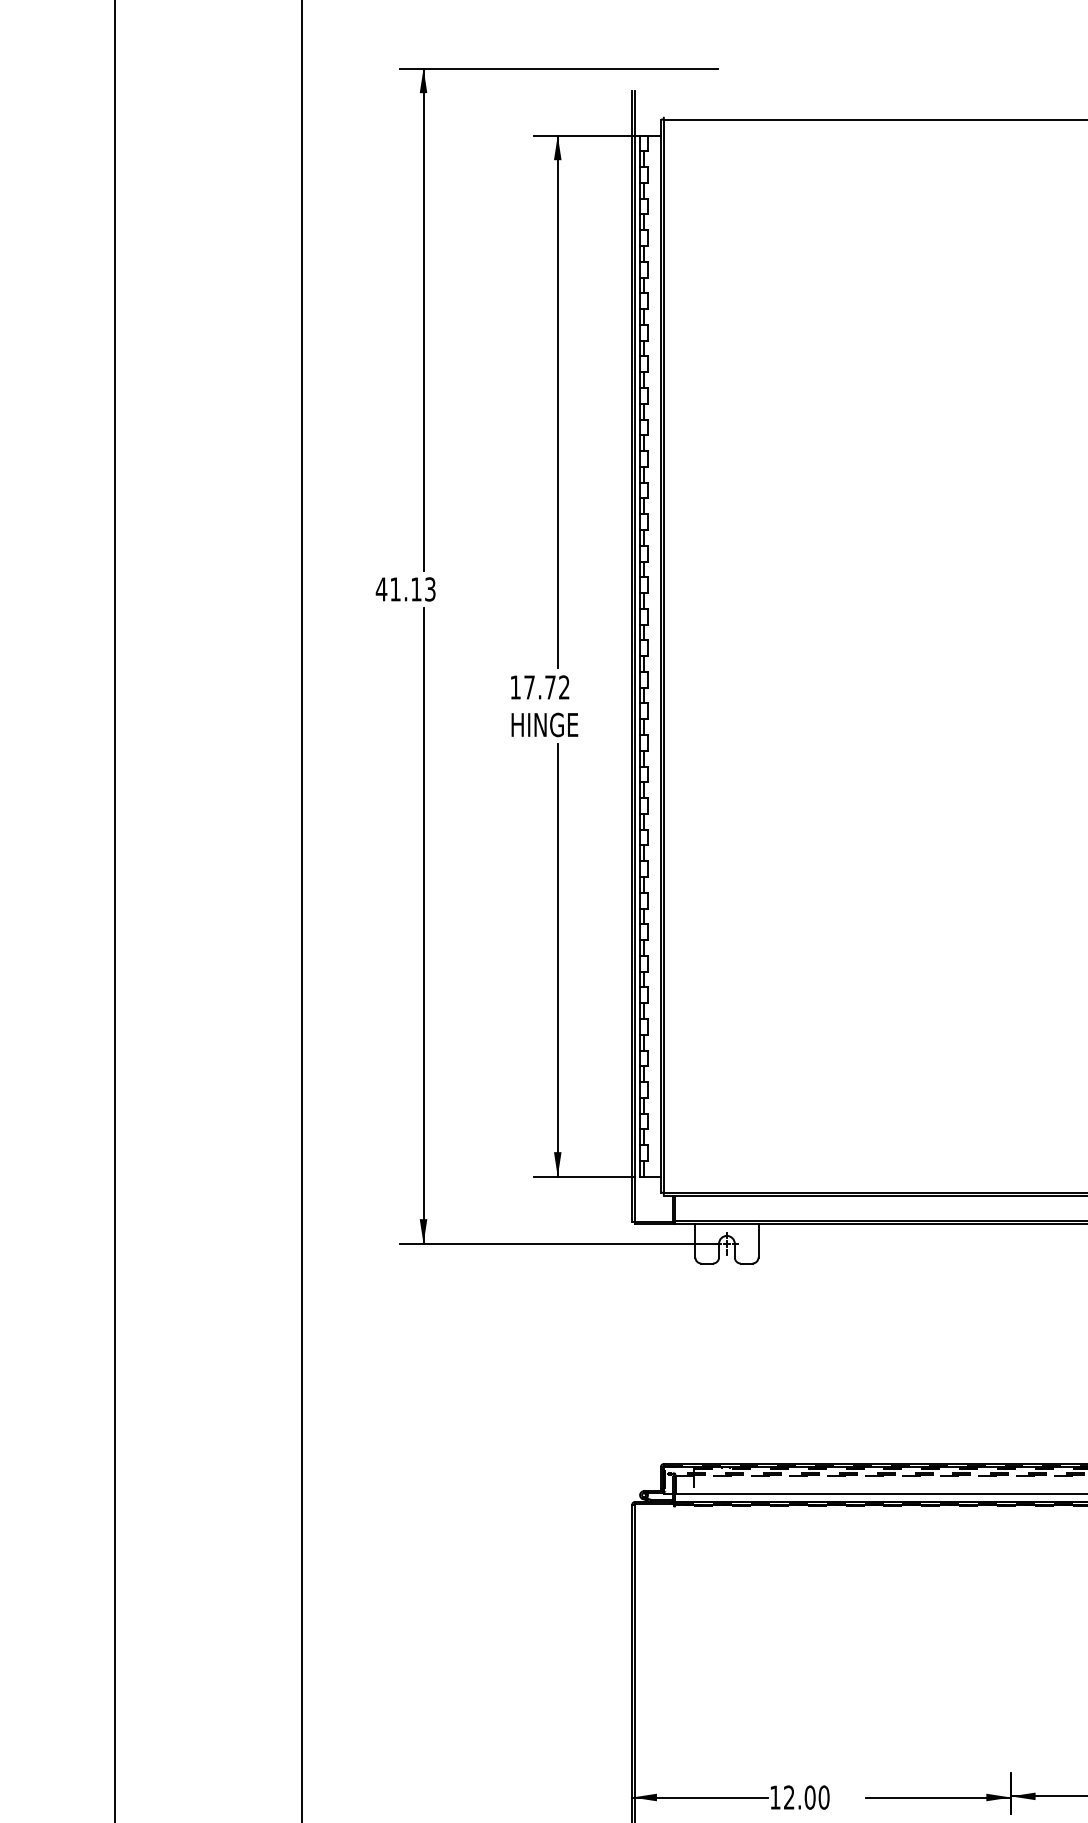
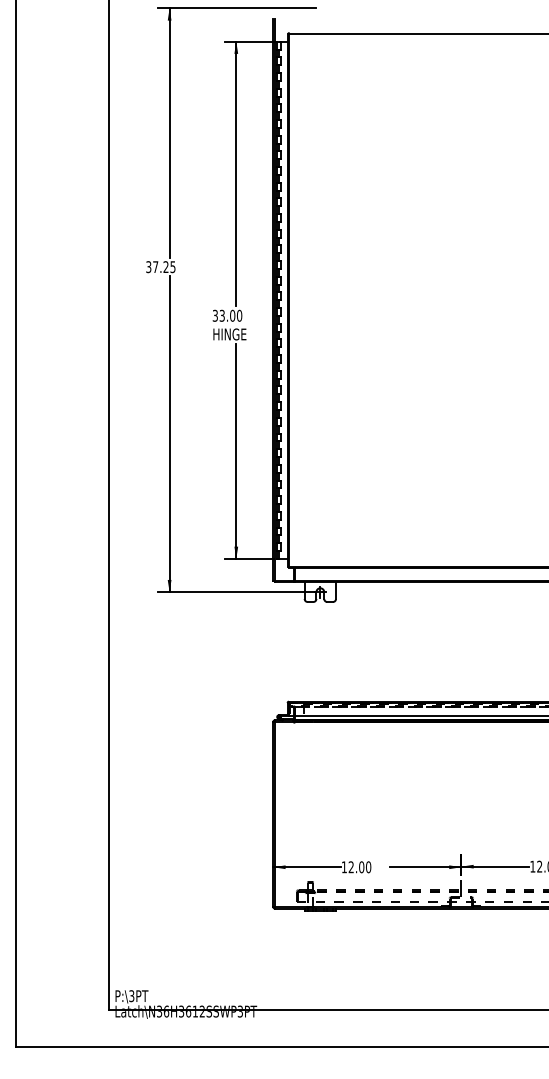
text: (405, 590) -> (160, 267), 41.13 -> 37.25
text: (540, 686) -> (227, 315), 17.72 -> 33.00

